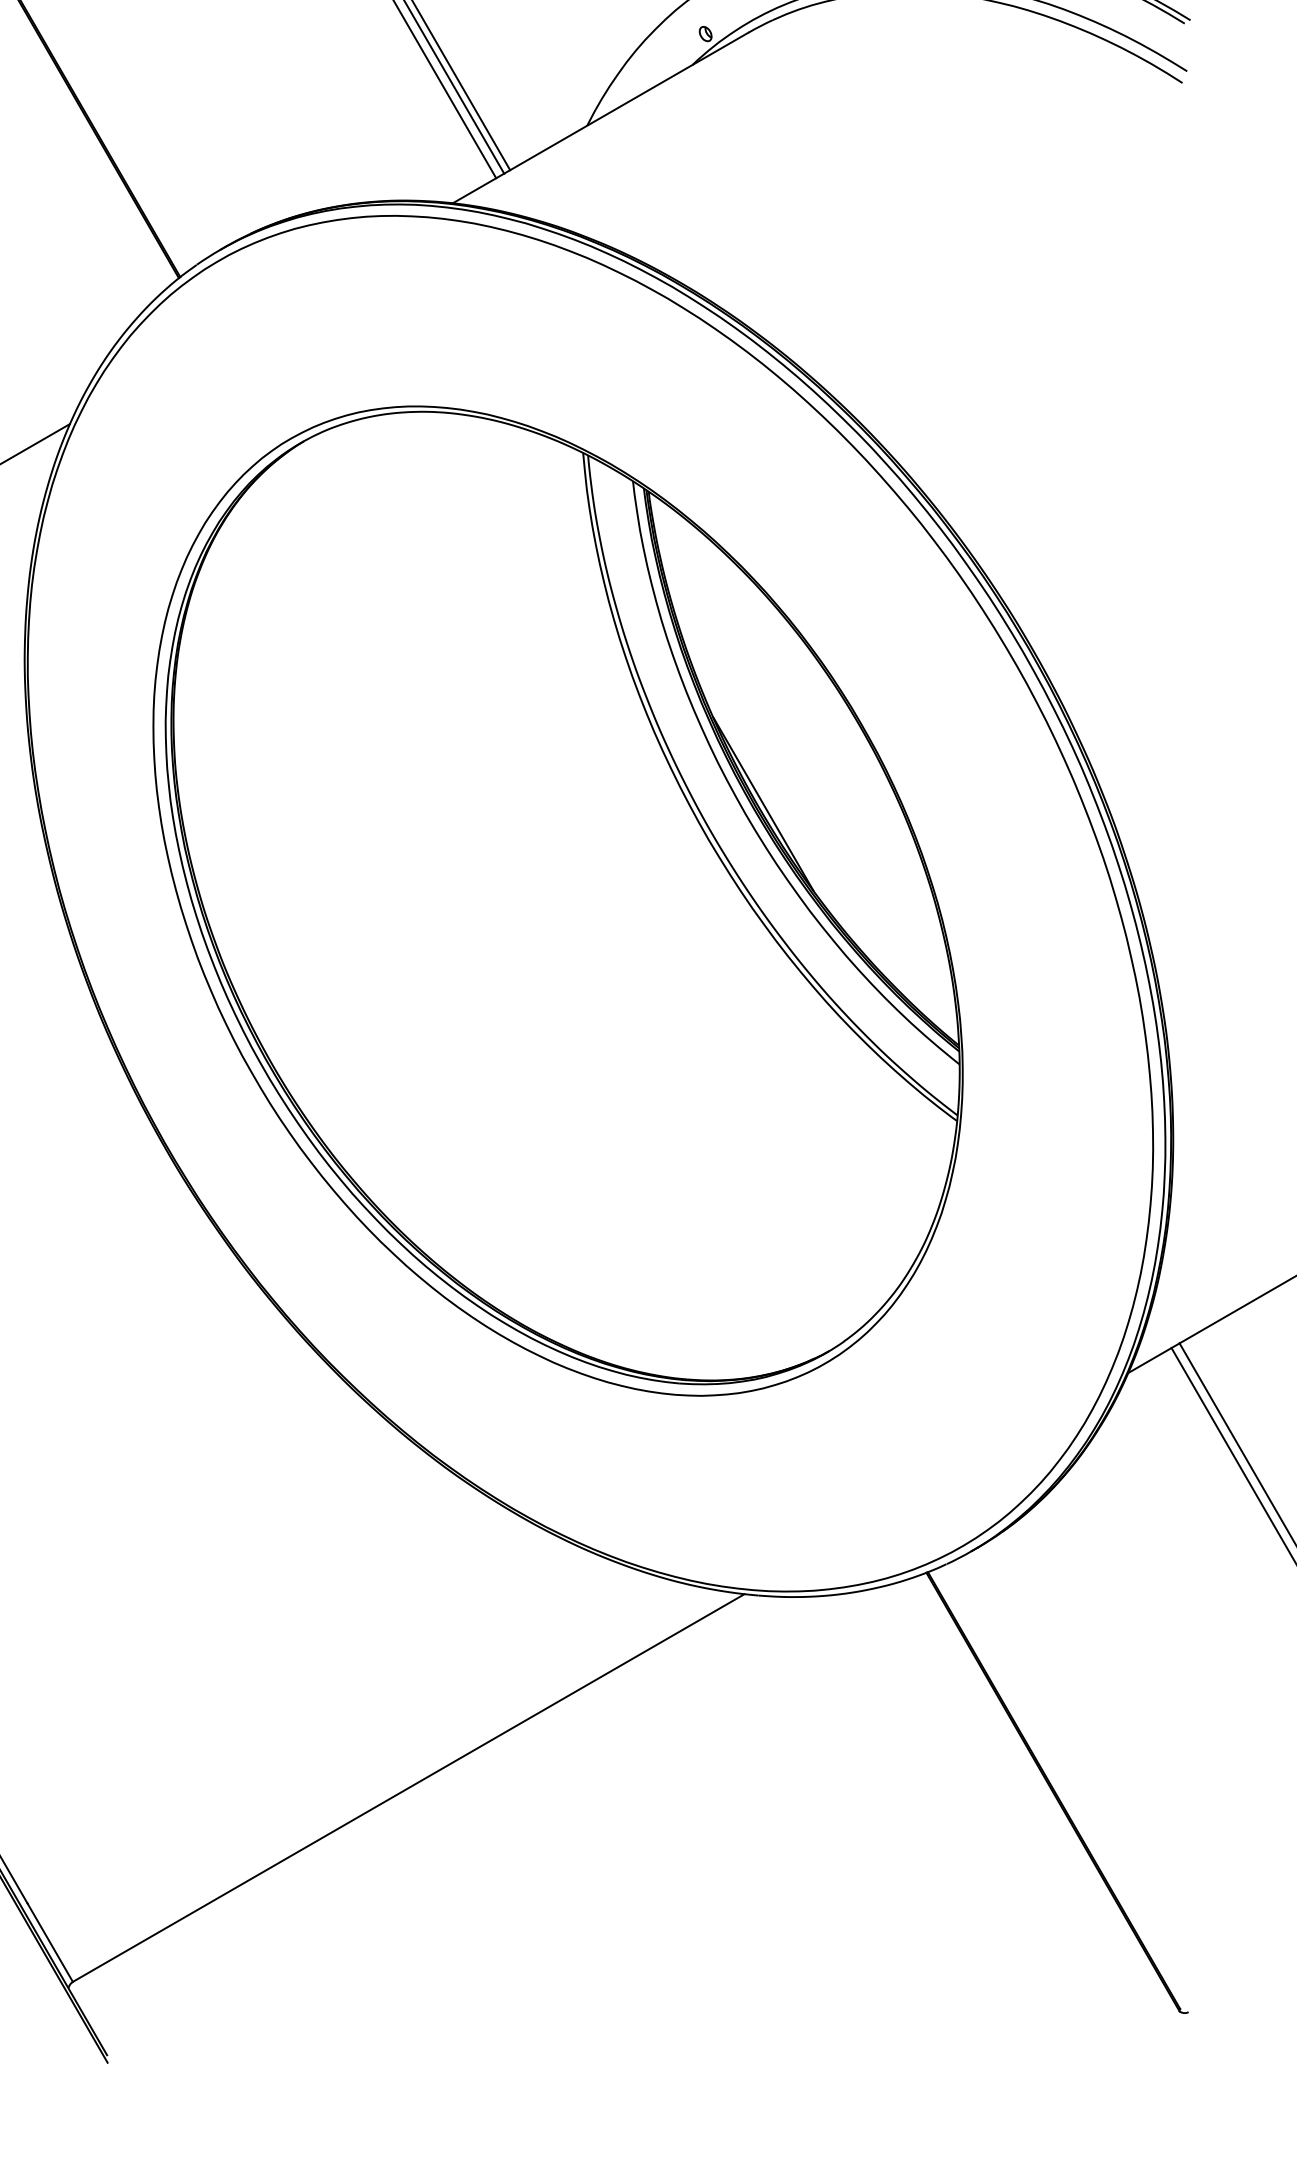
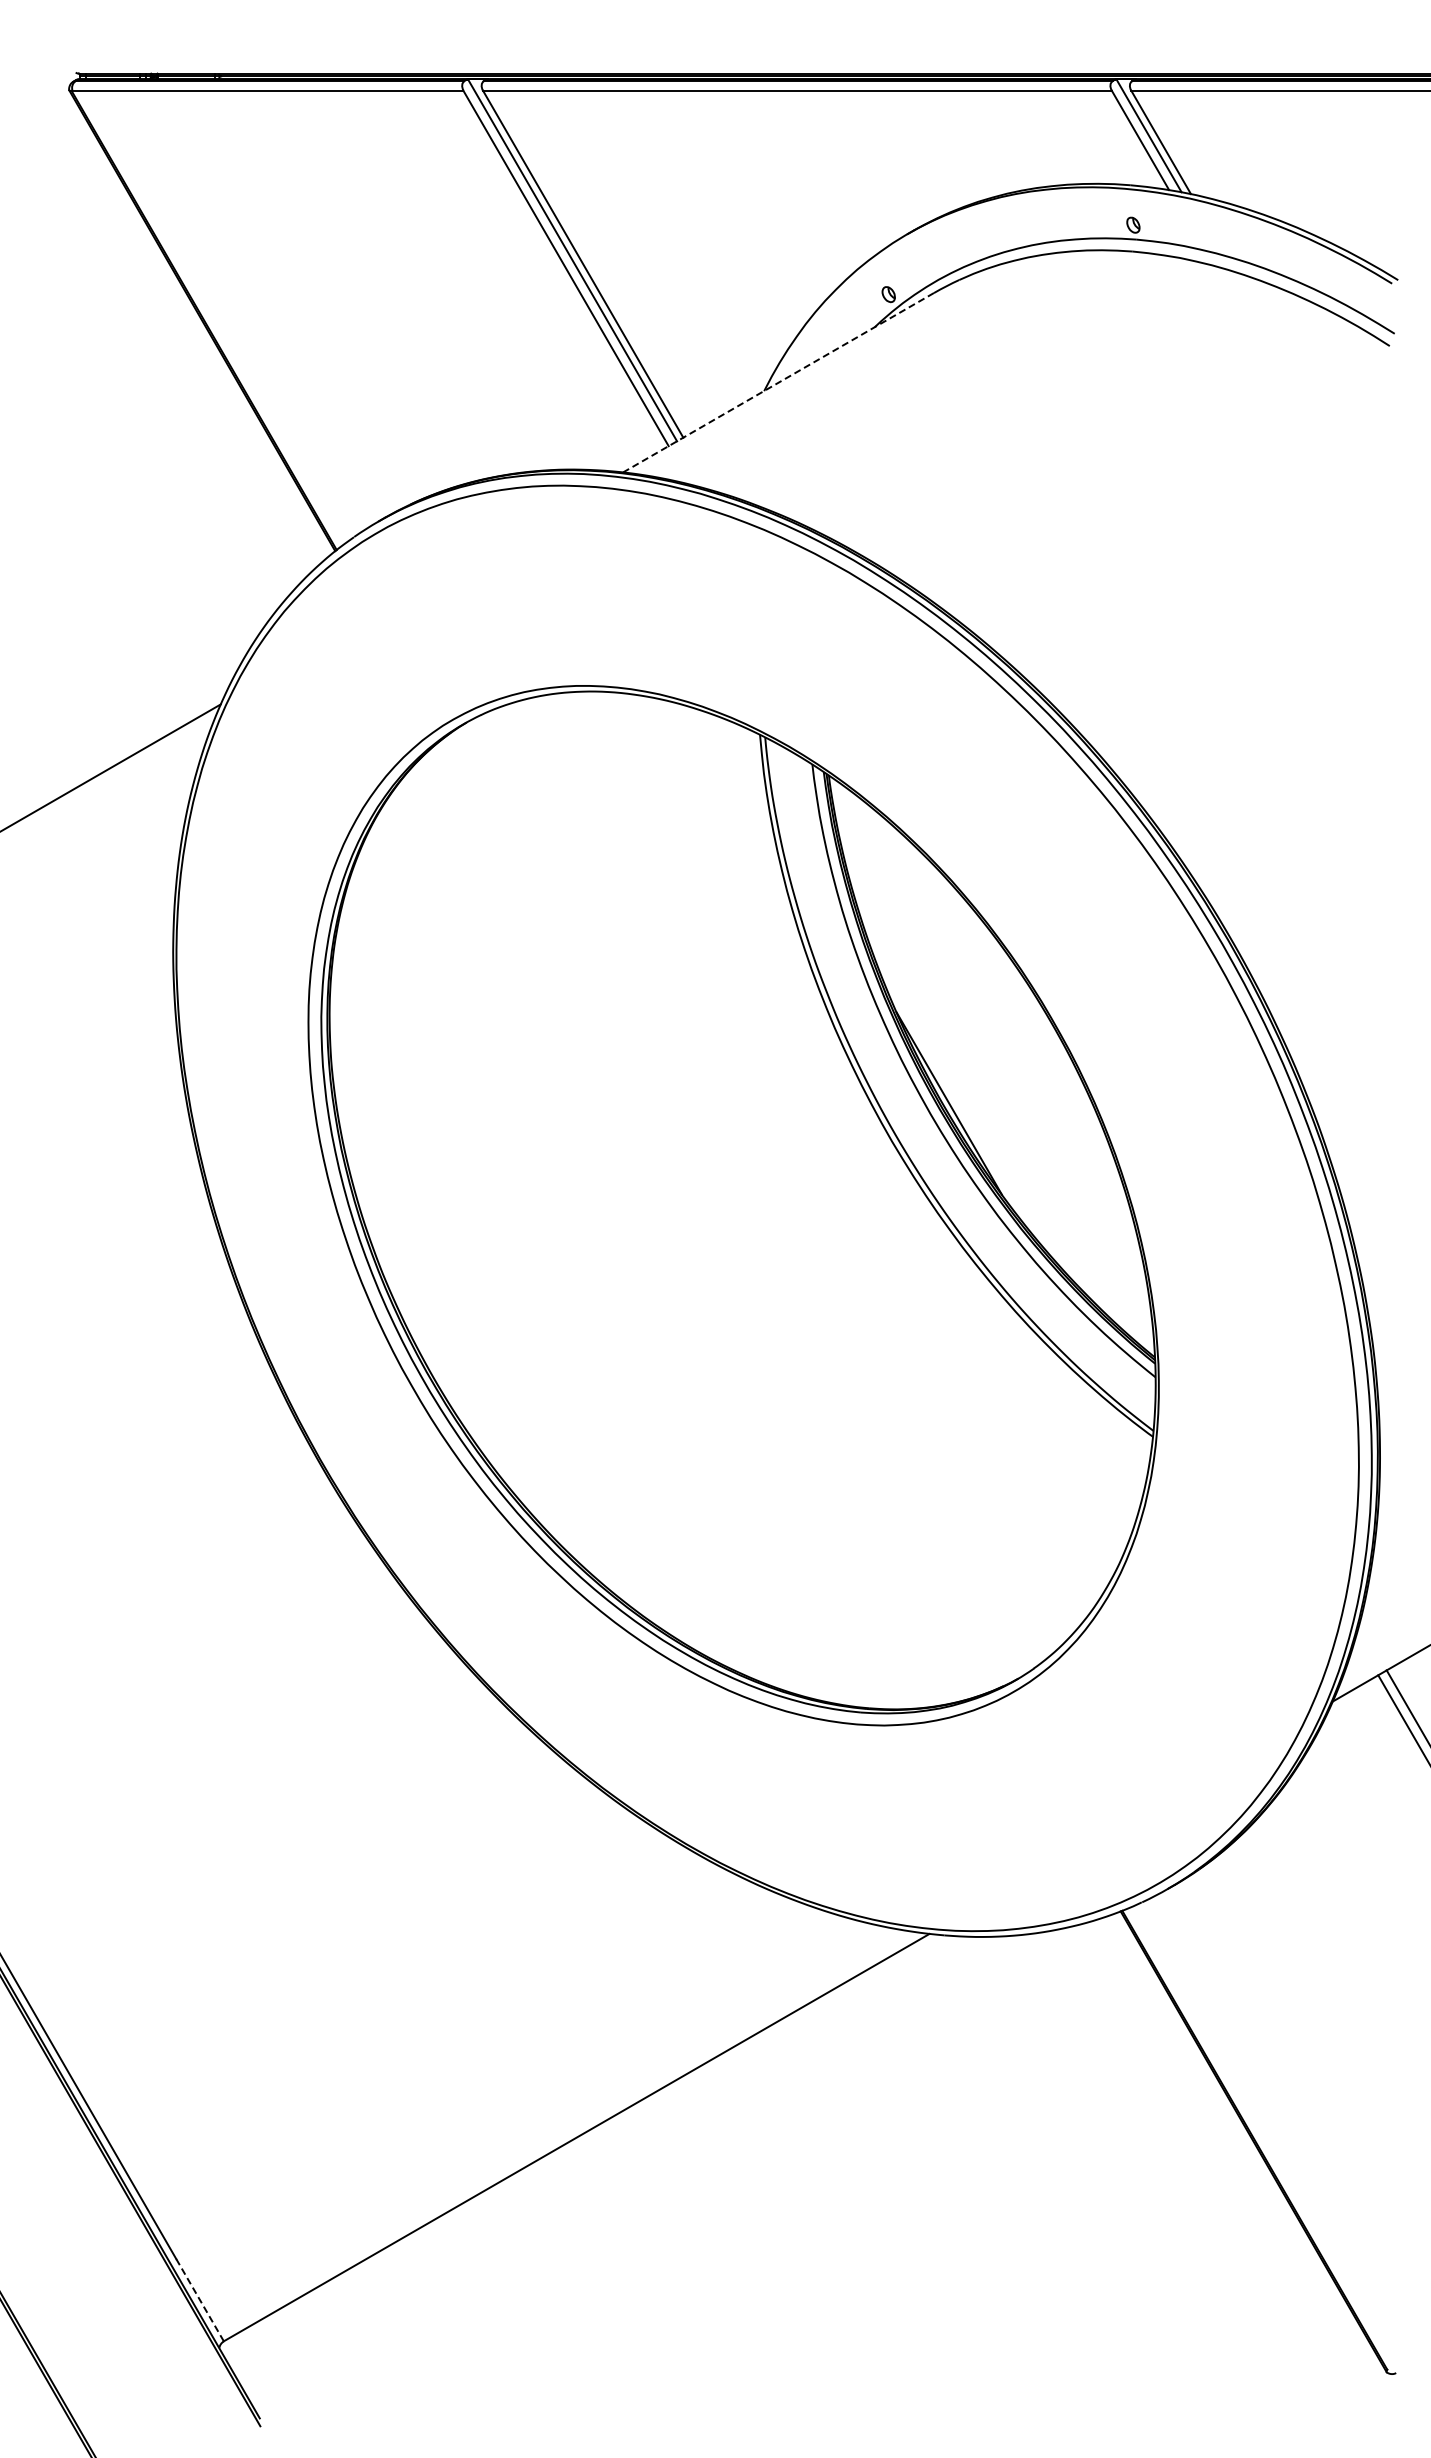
line: (600, 117) -> (778, 382), solid -> dashed
line: (50, 1943) -> (200, 2300), solid -> dashed

